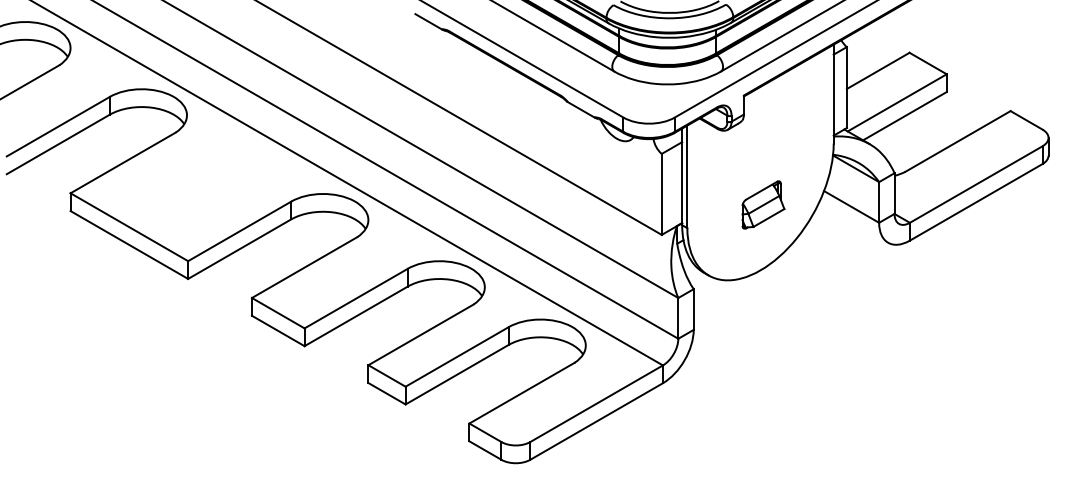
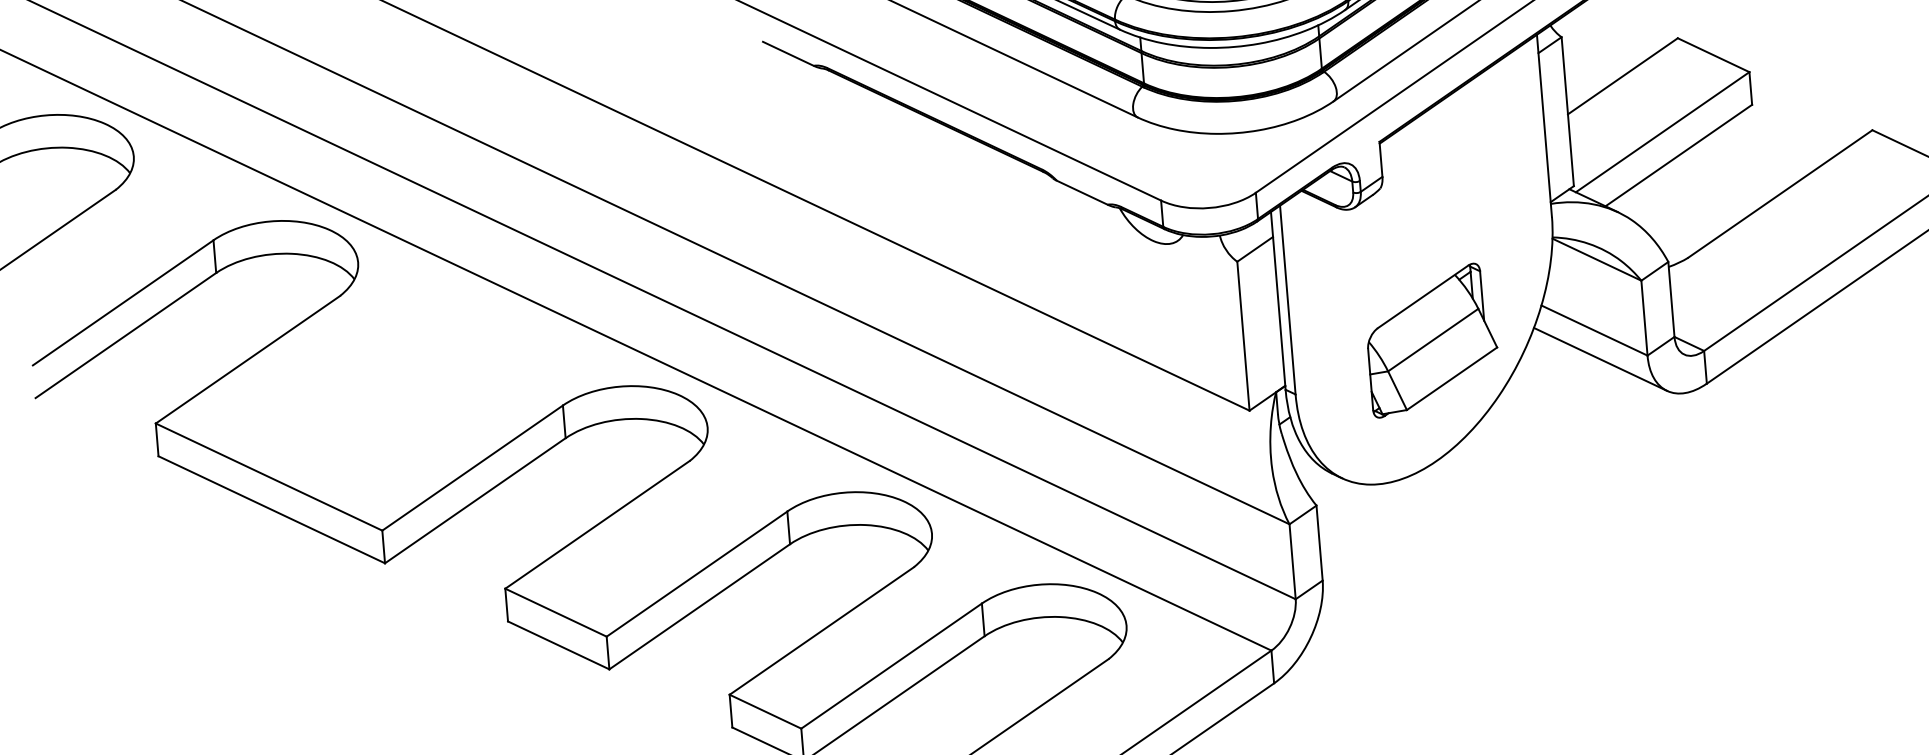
part: (763, 204) -> (1432, 339), size x1.67
line: (853, 222) -> (1600, 358), added

